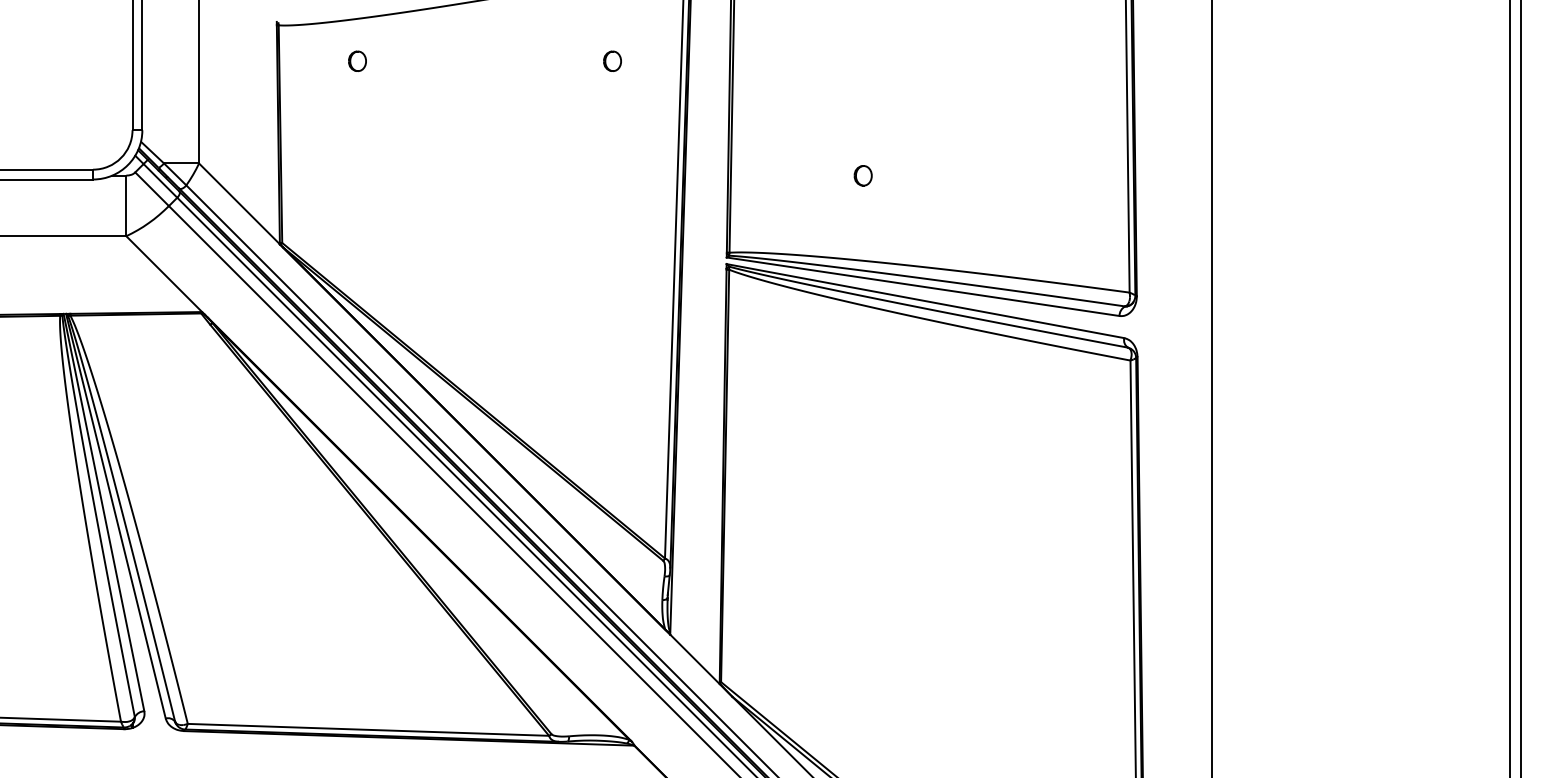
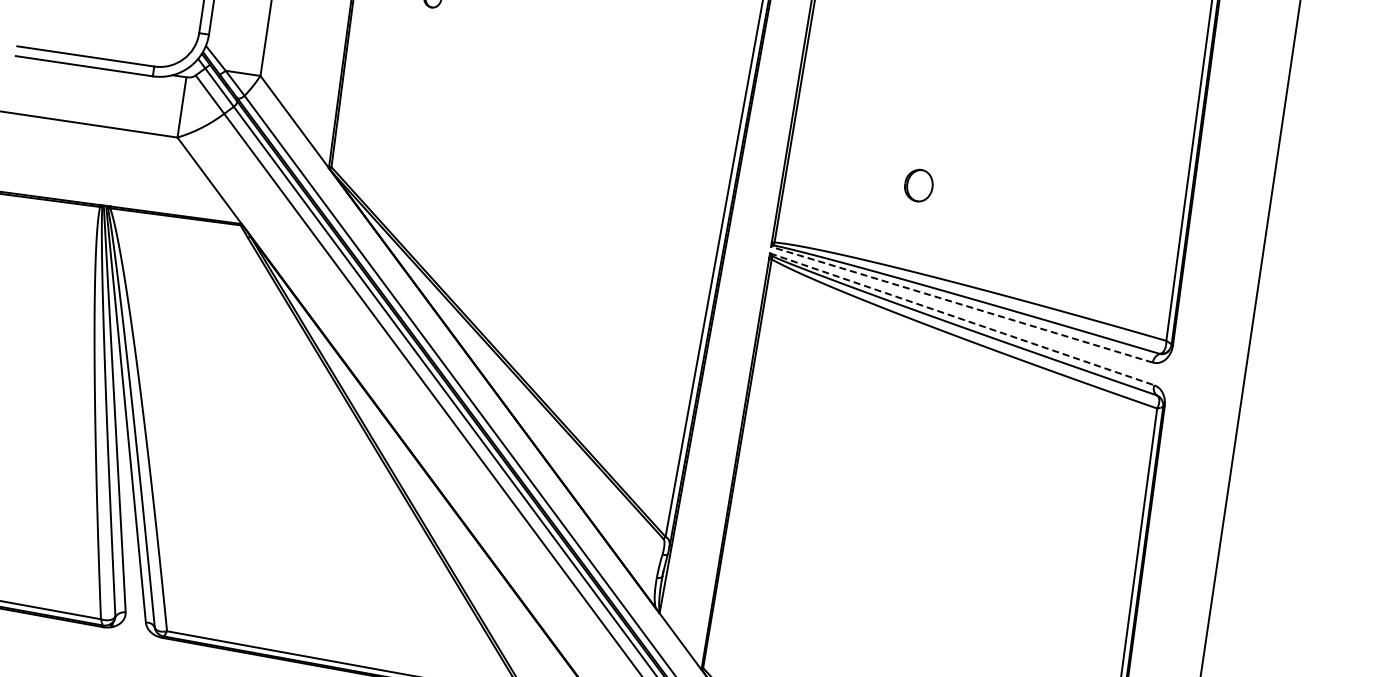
part: (612, 60) -> (686, 34), removed
part: (862, 175) -> (918, 185), size x1.6
line: (923, 286) -> (962, 304), solid -> dashed
line: (925, 301) -> (962, 319), solid -> dashed

